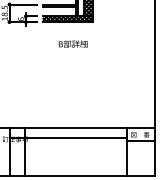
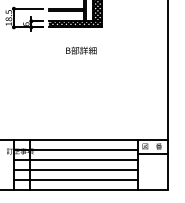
line: (67, 147) -> (75, 159), added
line: (67, 156) -> (75, 169), added
line: (67, 165) -> (75, 179), added

